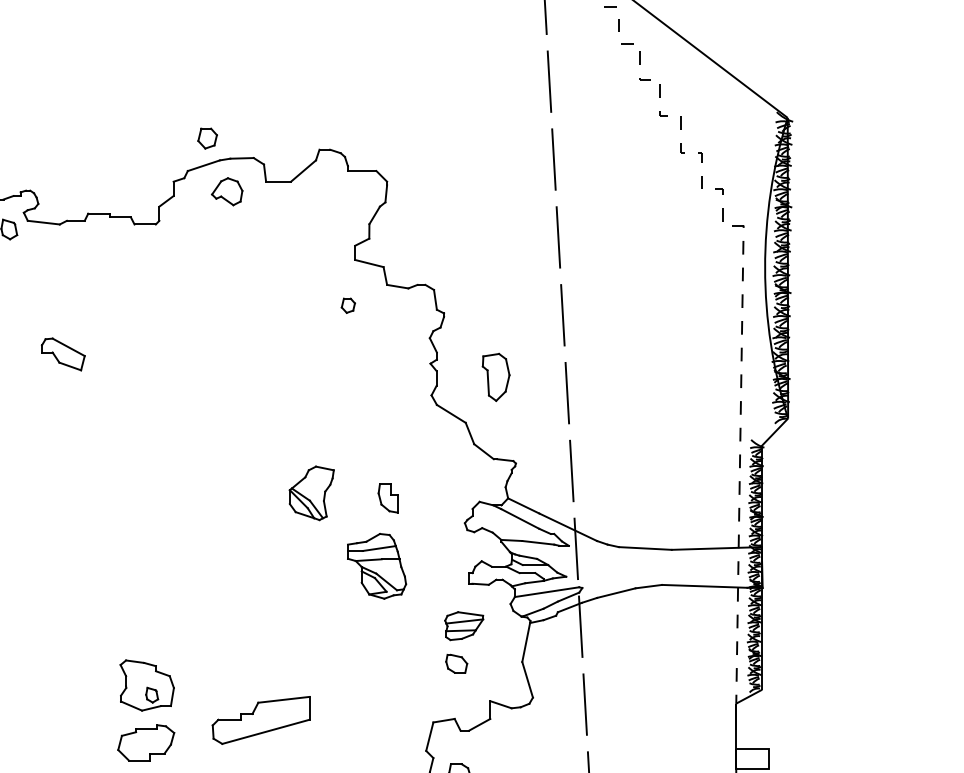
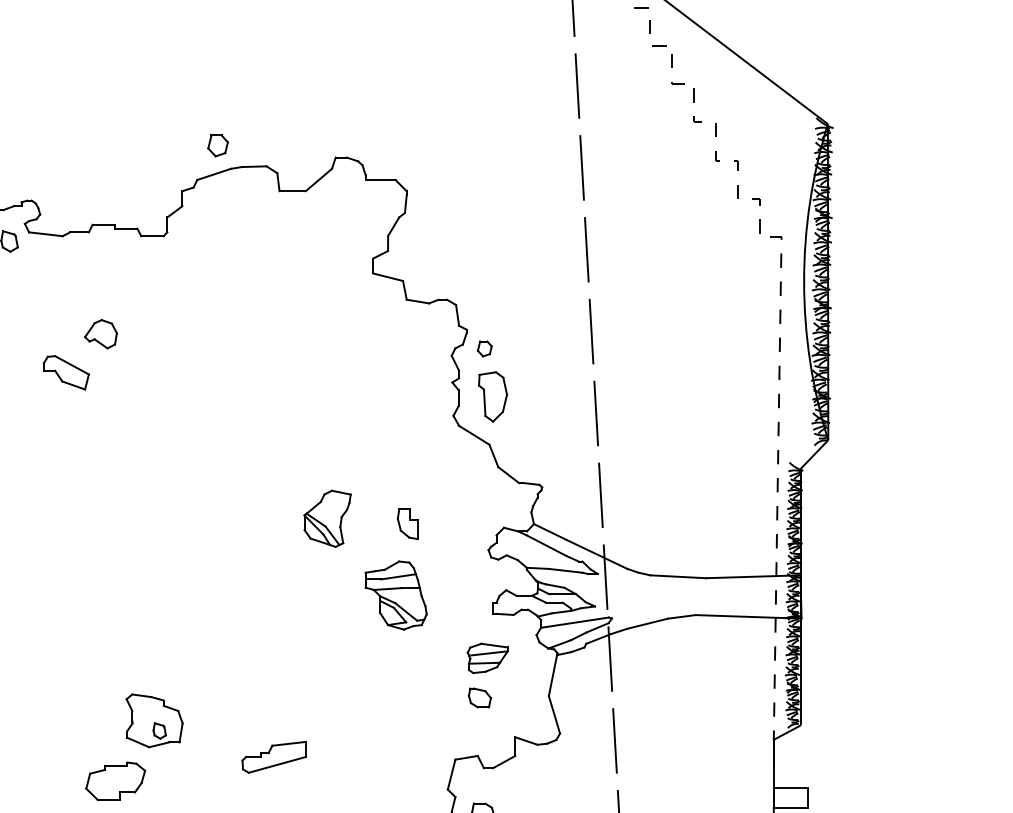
part: (227, 191) -> (101, 333), moved
part: (347, 305) -> (483, 348), moved
part: (495, 376) -> (492, 395), moved
part: (260, 719) -> (273, 756), size x0.62
part: (146, 742) -> (115, 780), moved

